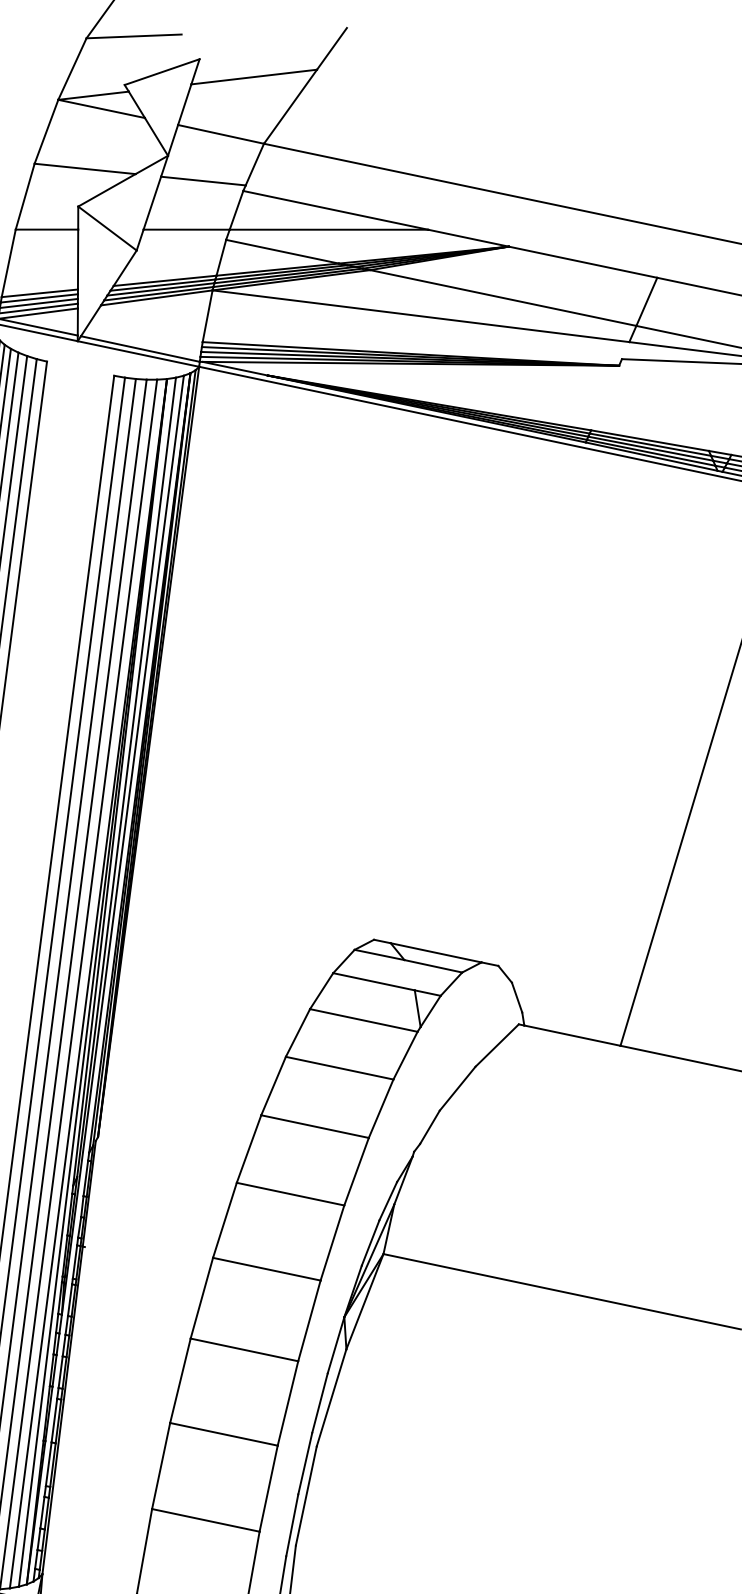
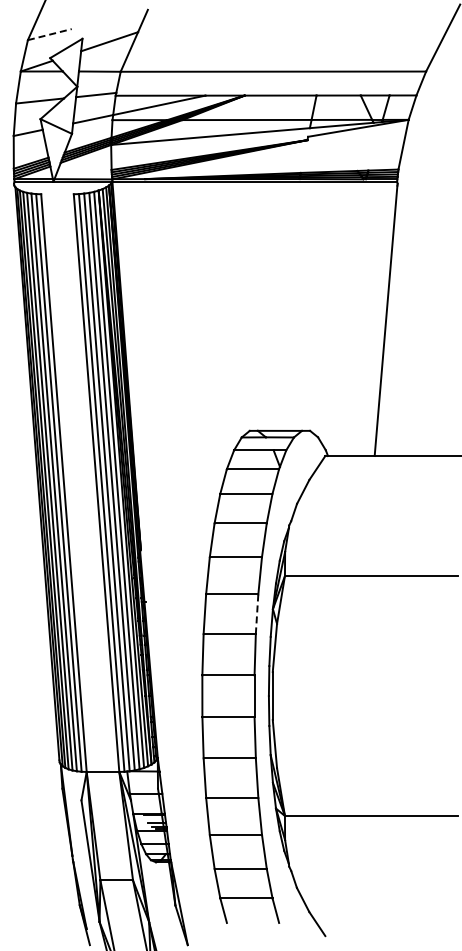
line: (133, 36) -> (49, 34), solid -> dashed
line: (310, 1321) -> (257, 614), solid -> dashed

